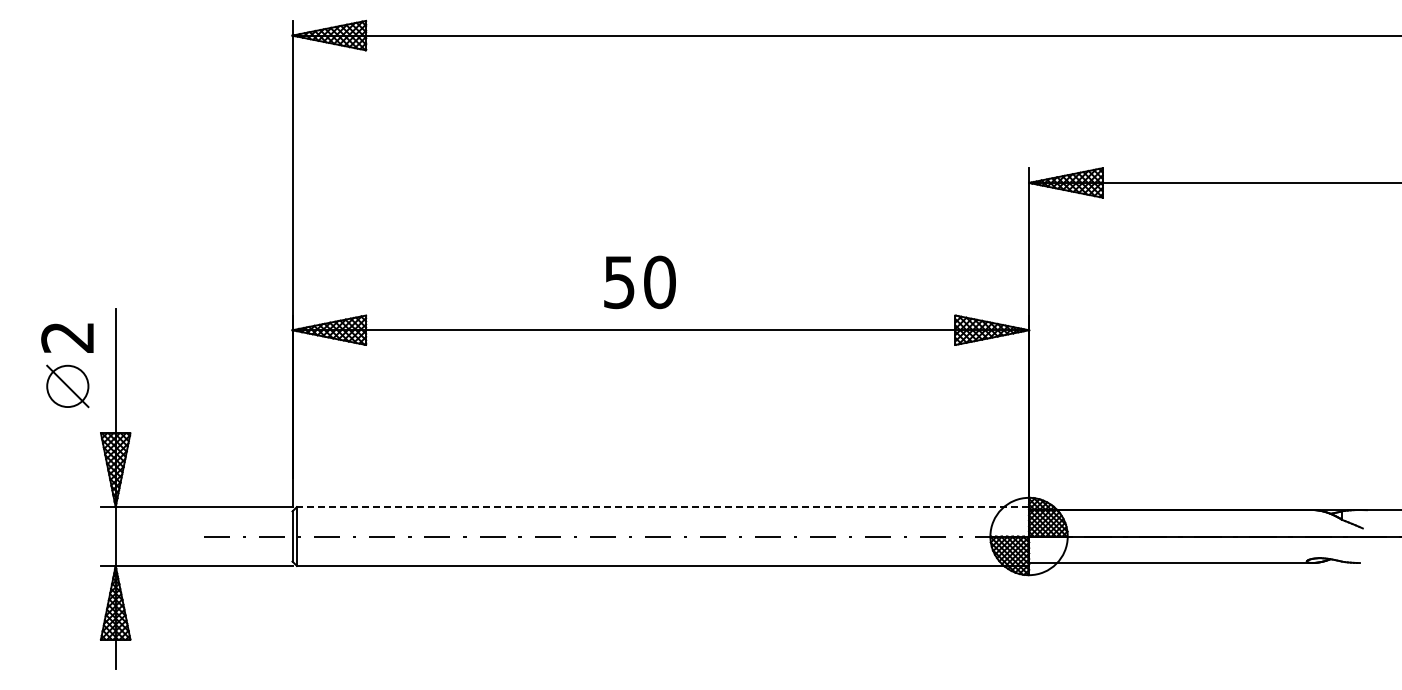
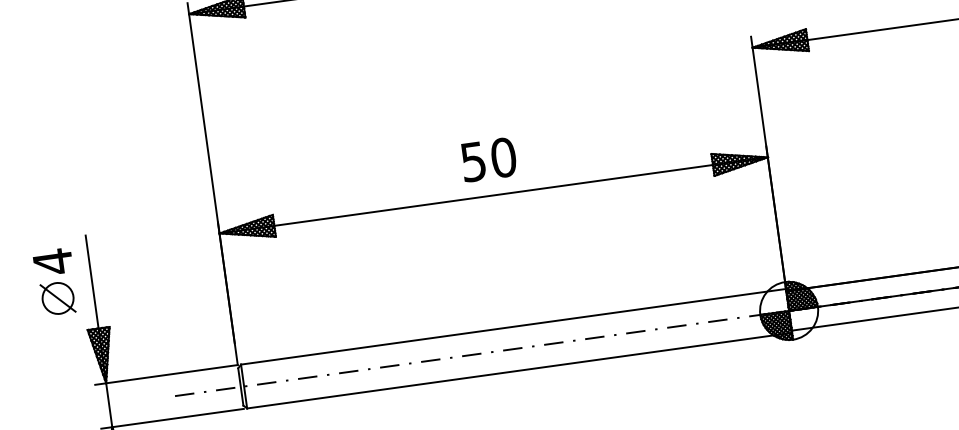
text: (639, 282) -> (488, 159), moved
text: (67, 337) -> (52, 262), 2 -> 4
line: (662, 507) -> (513, 327), dashed -> solid

